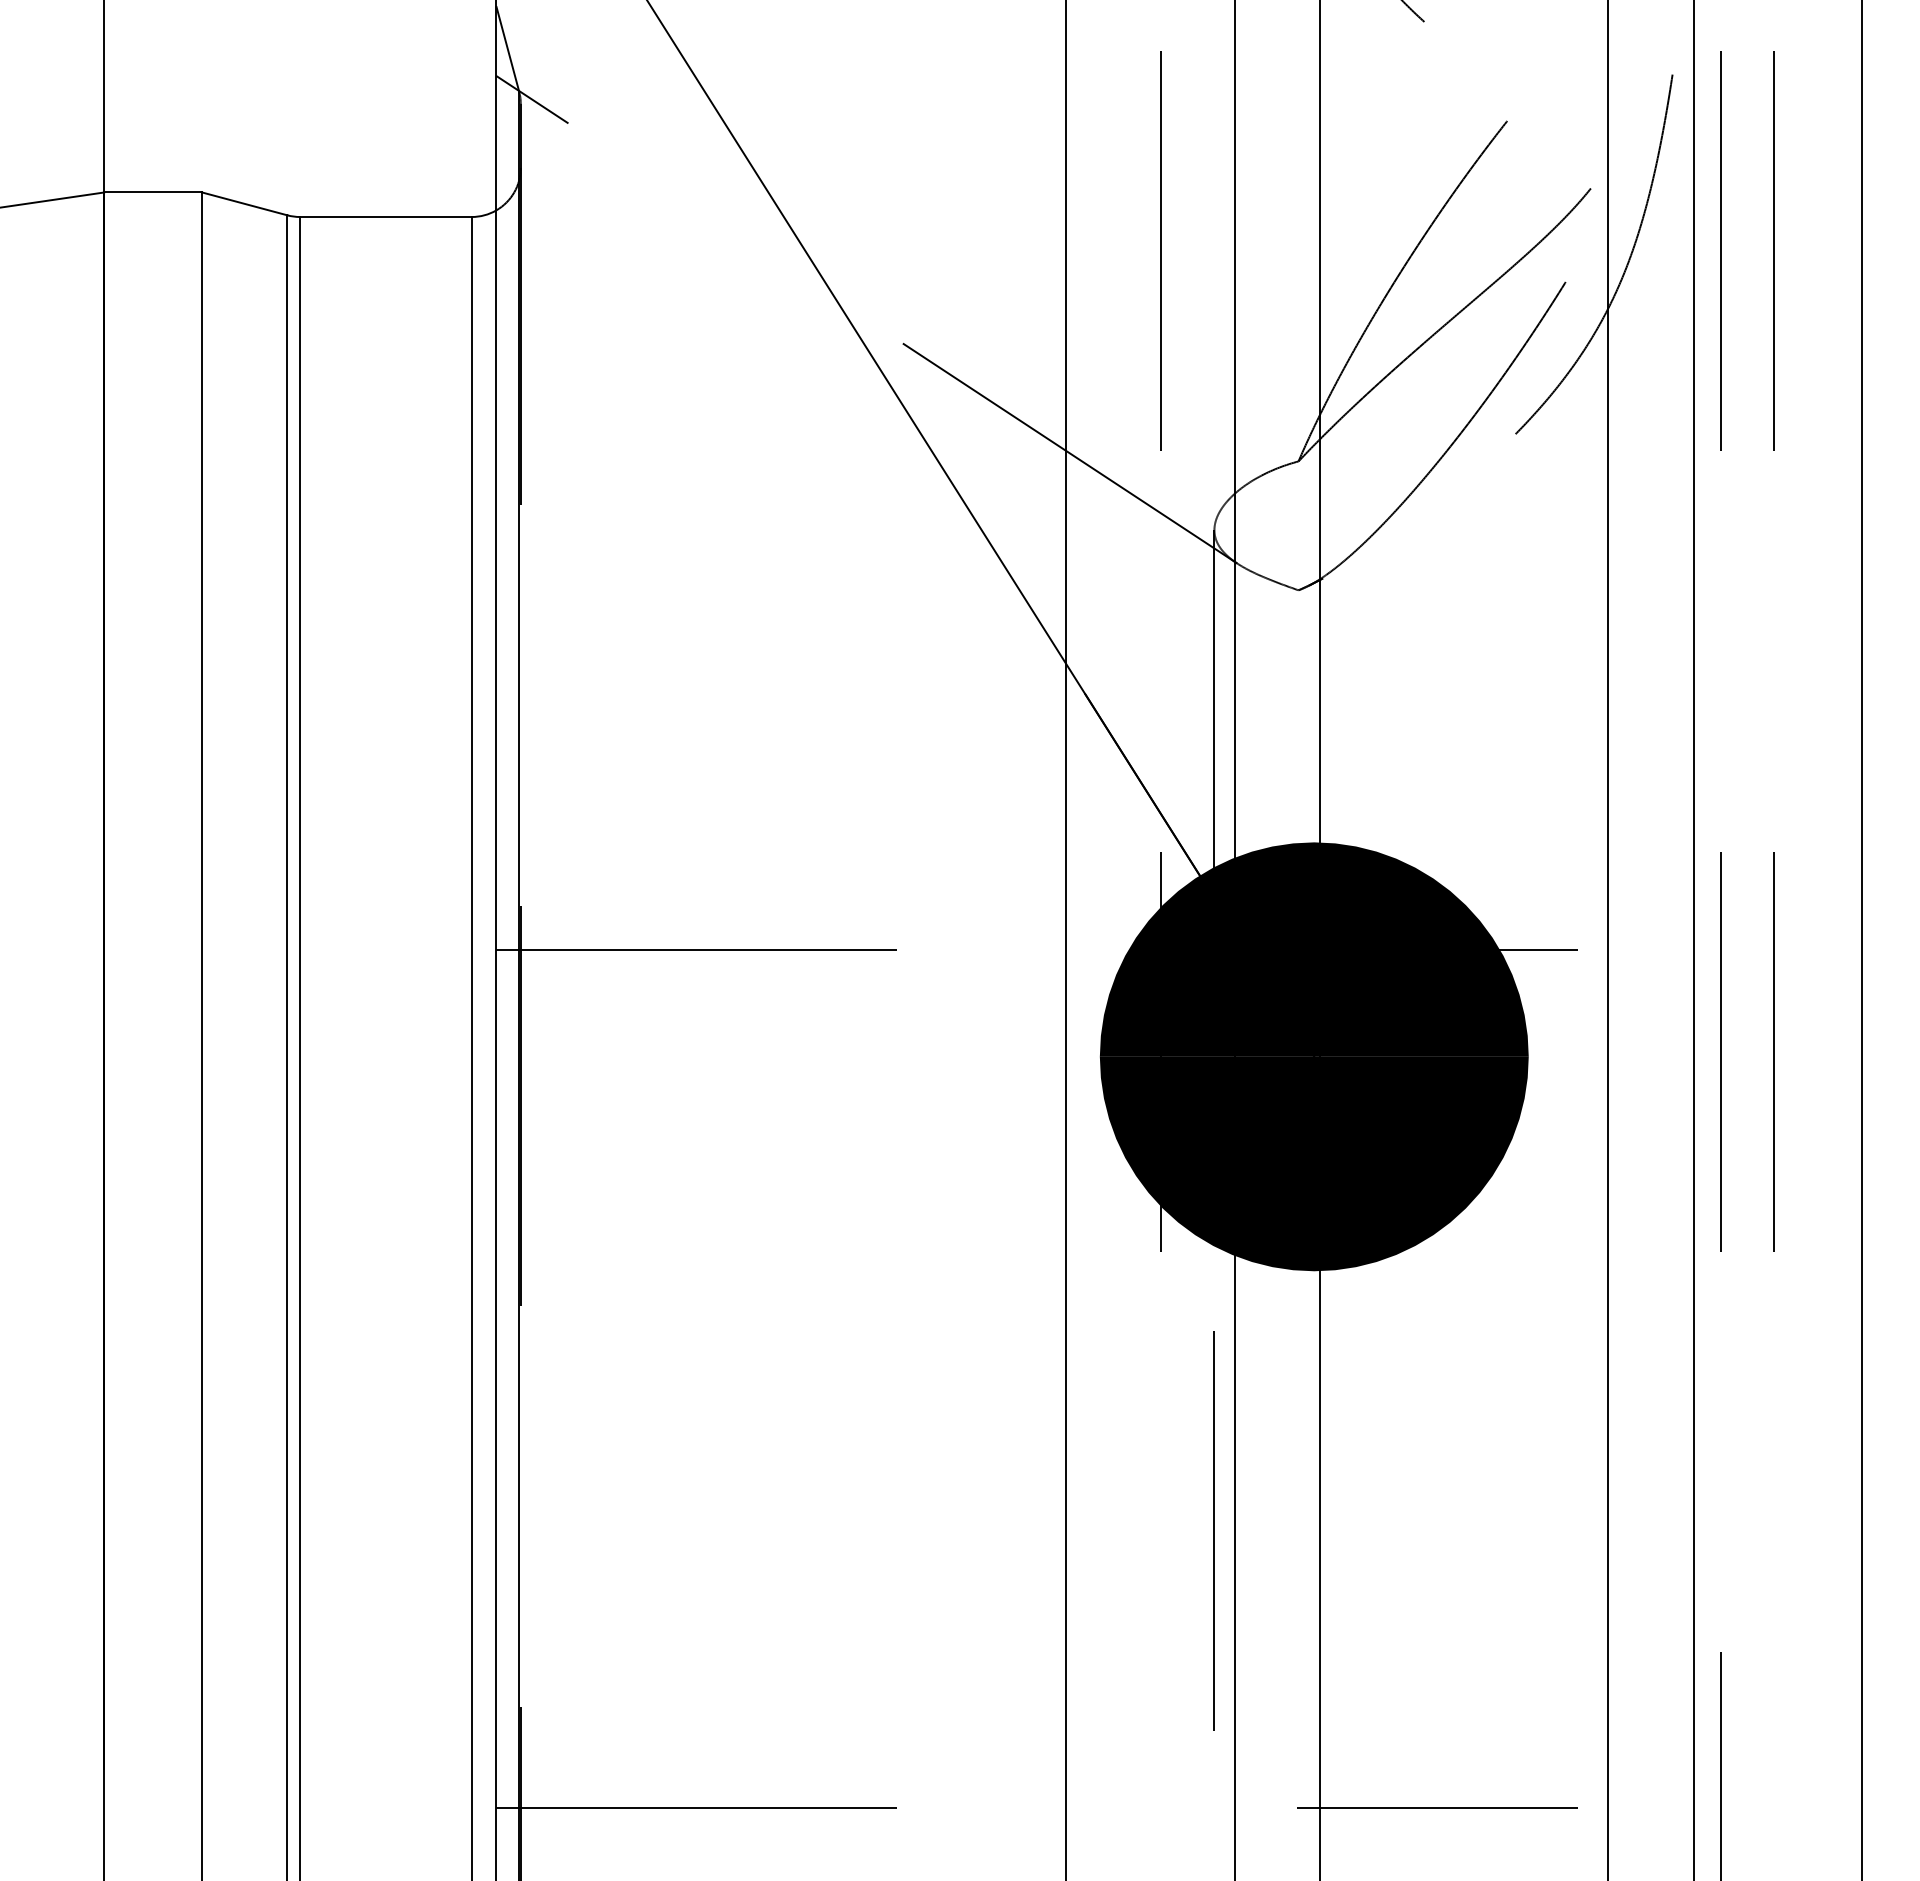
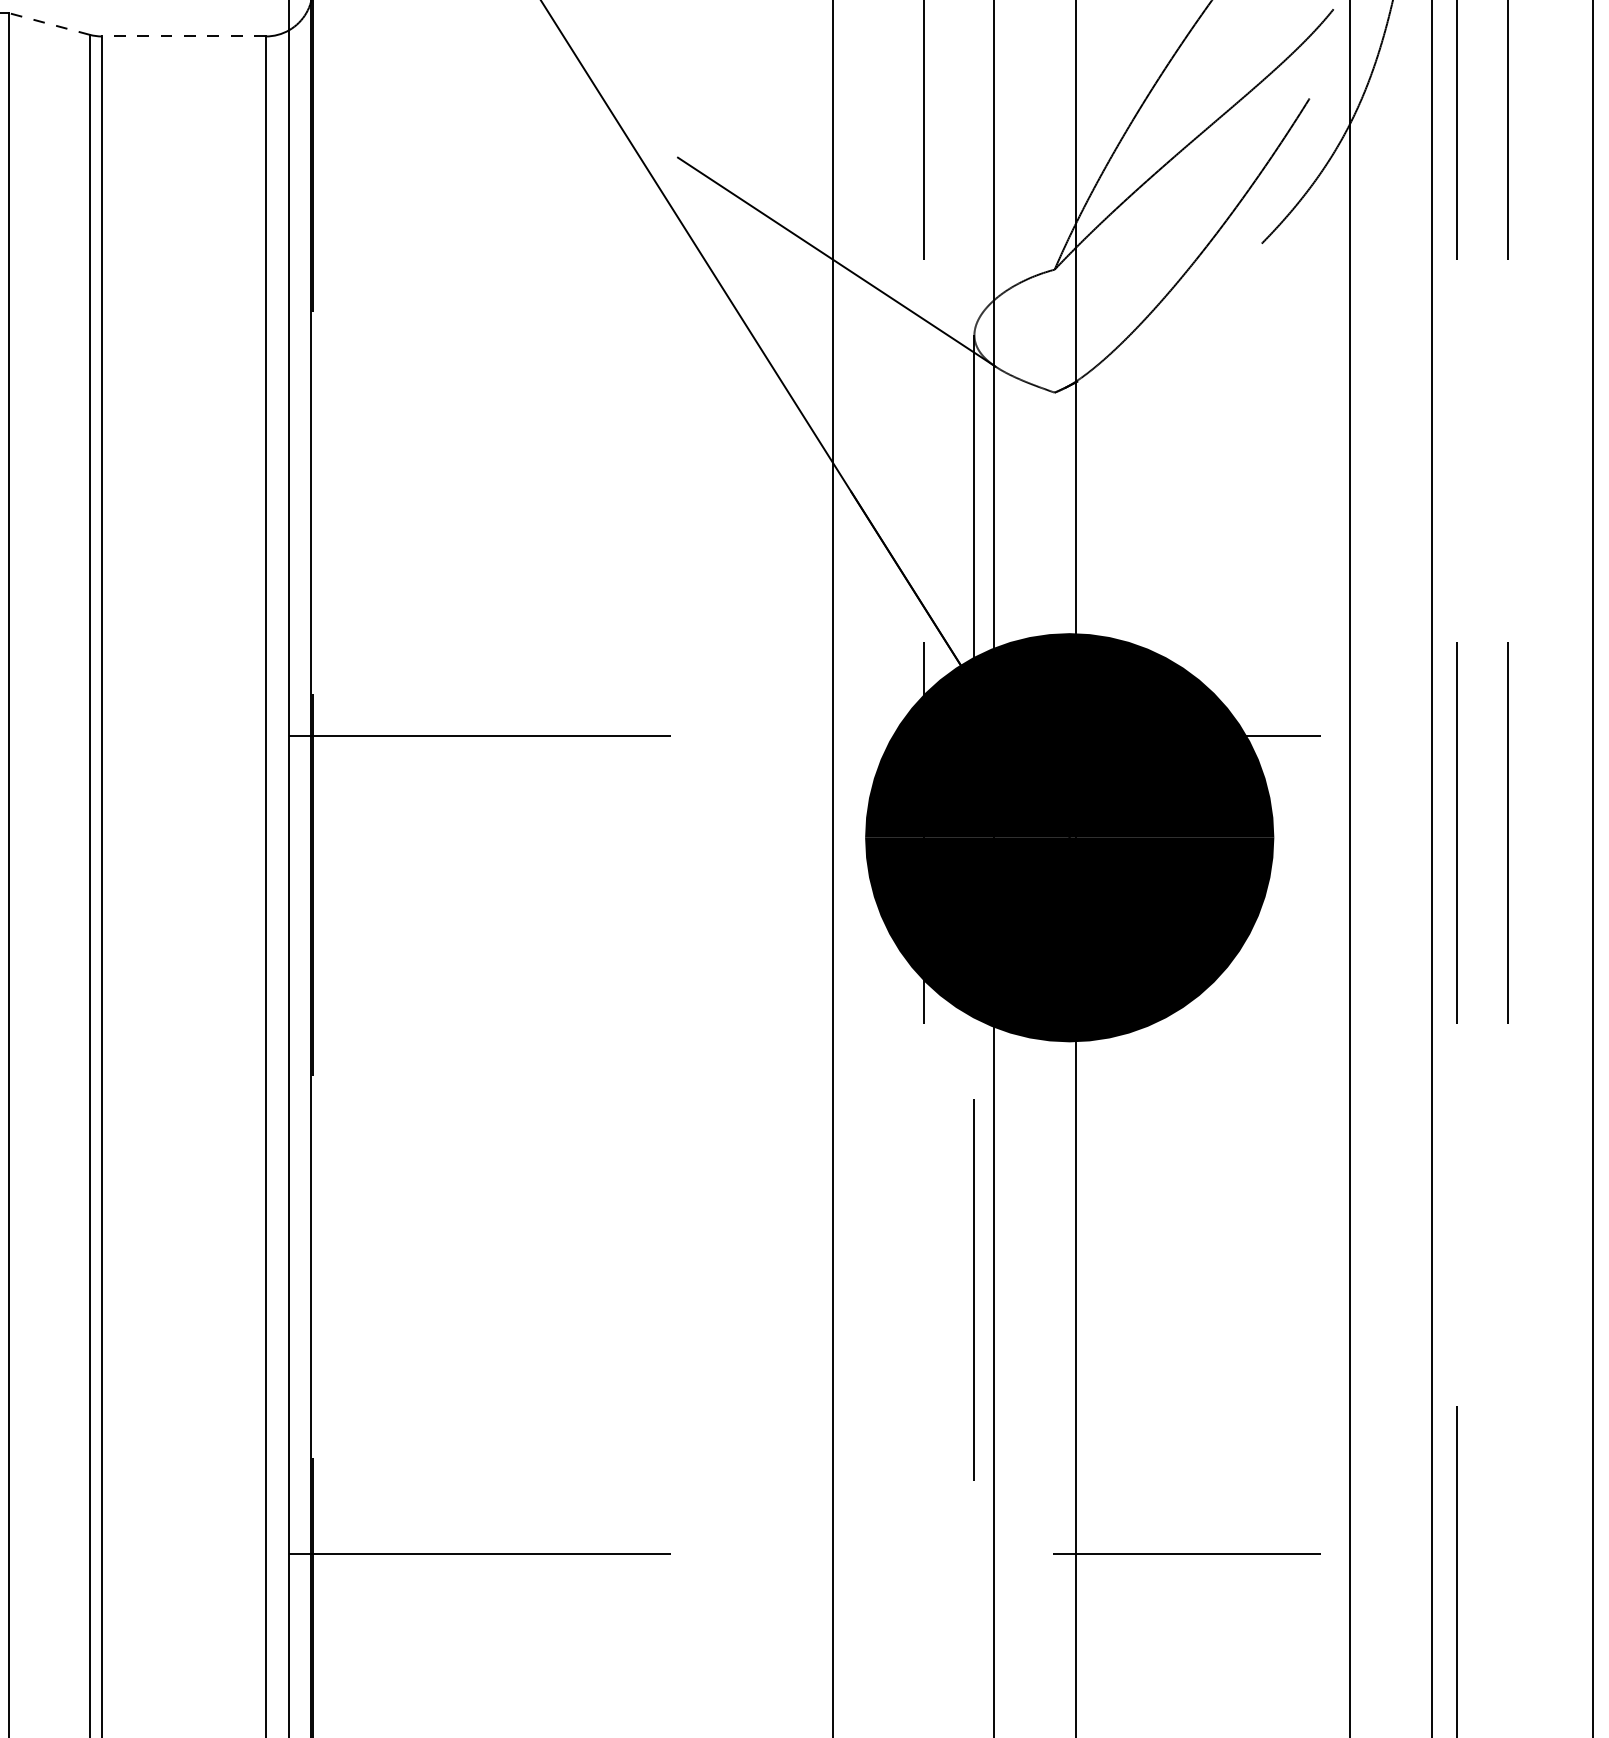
line: (244, 203) -> (49, 23), solid -> dashed
line: (385, 217) -> (183, 36), solid -> dashed

